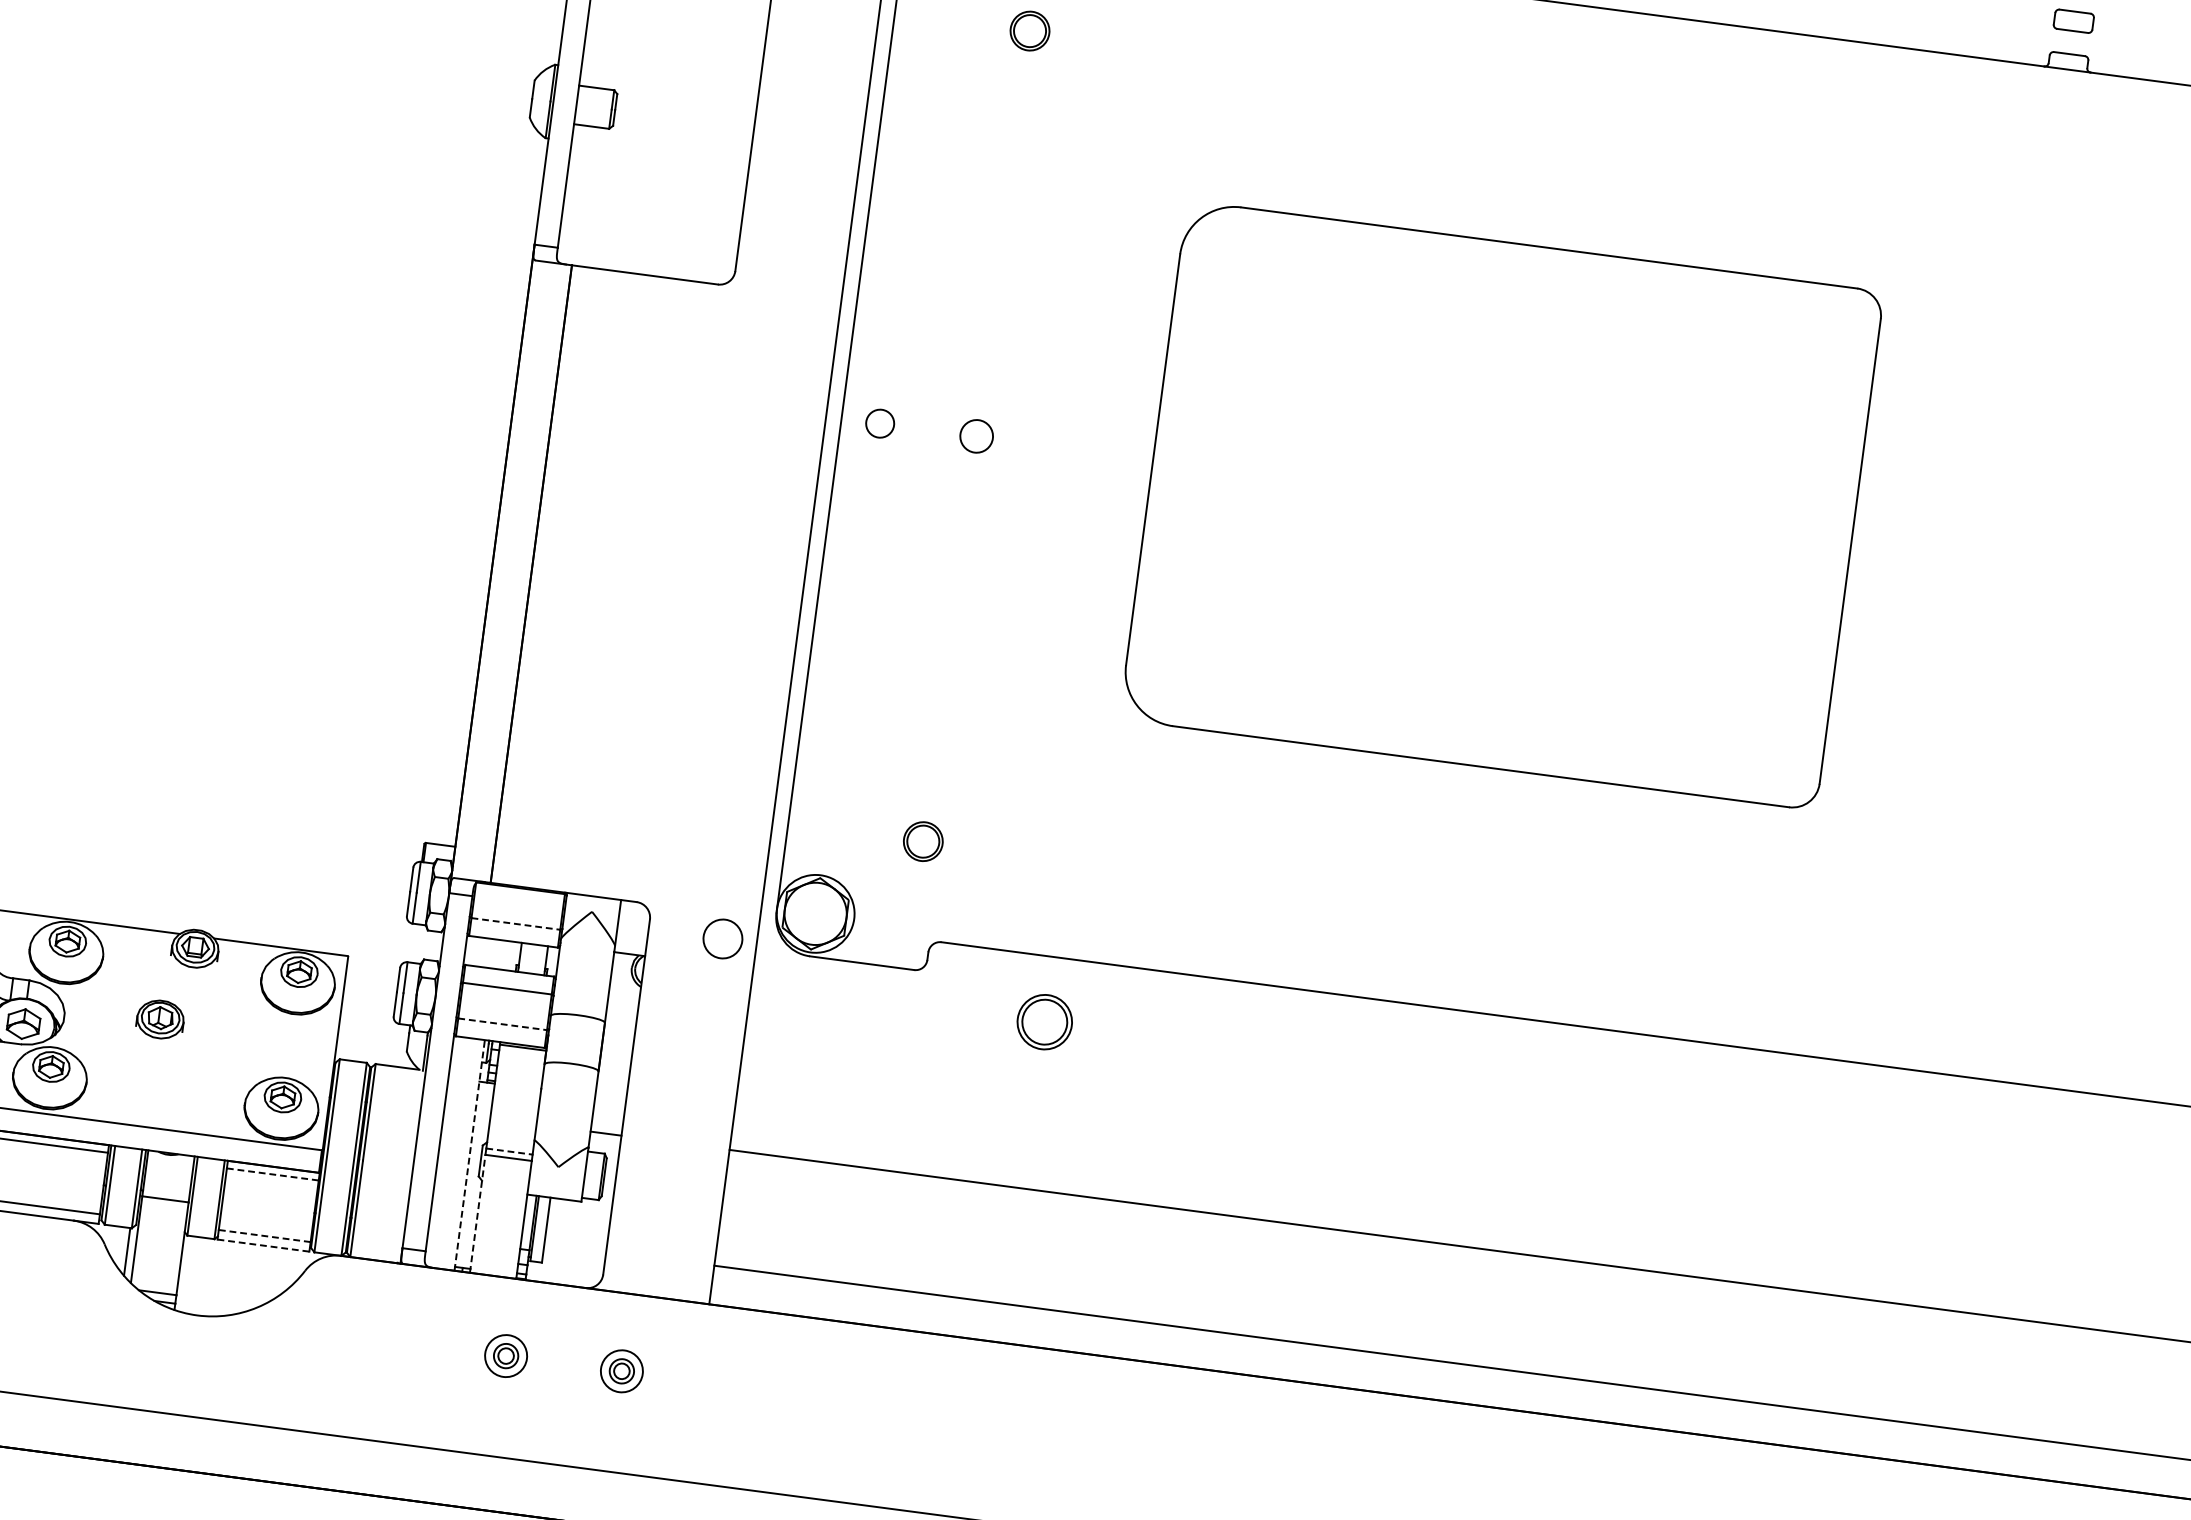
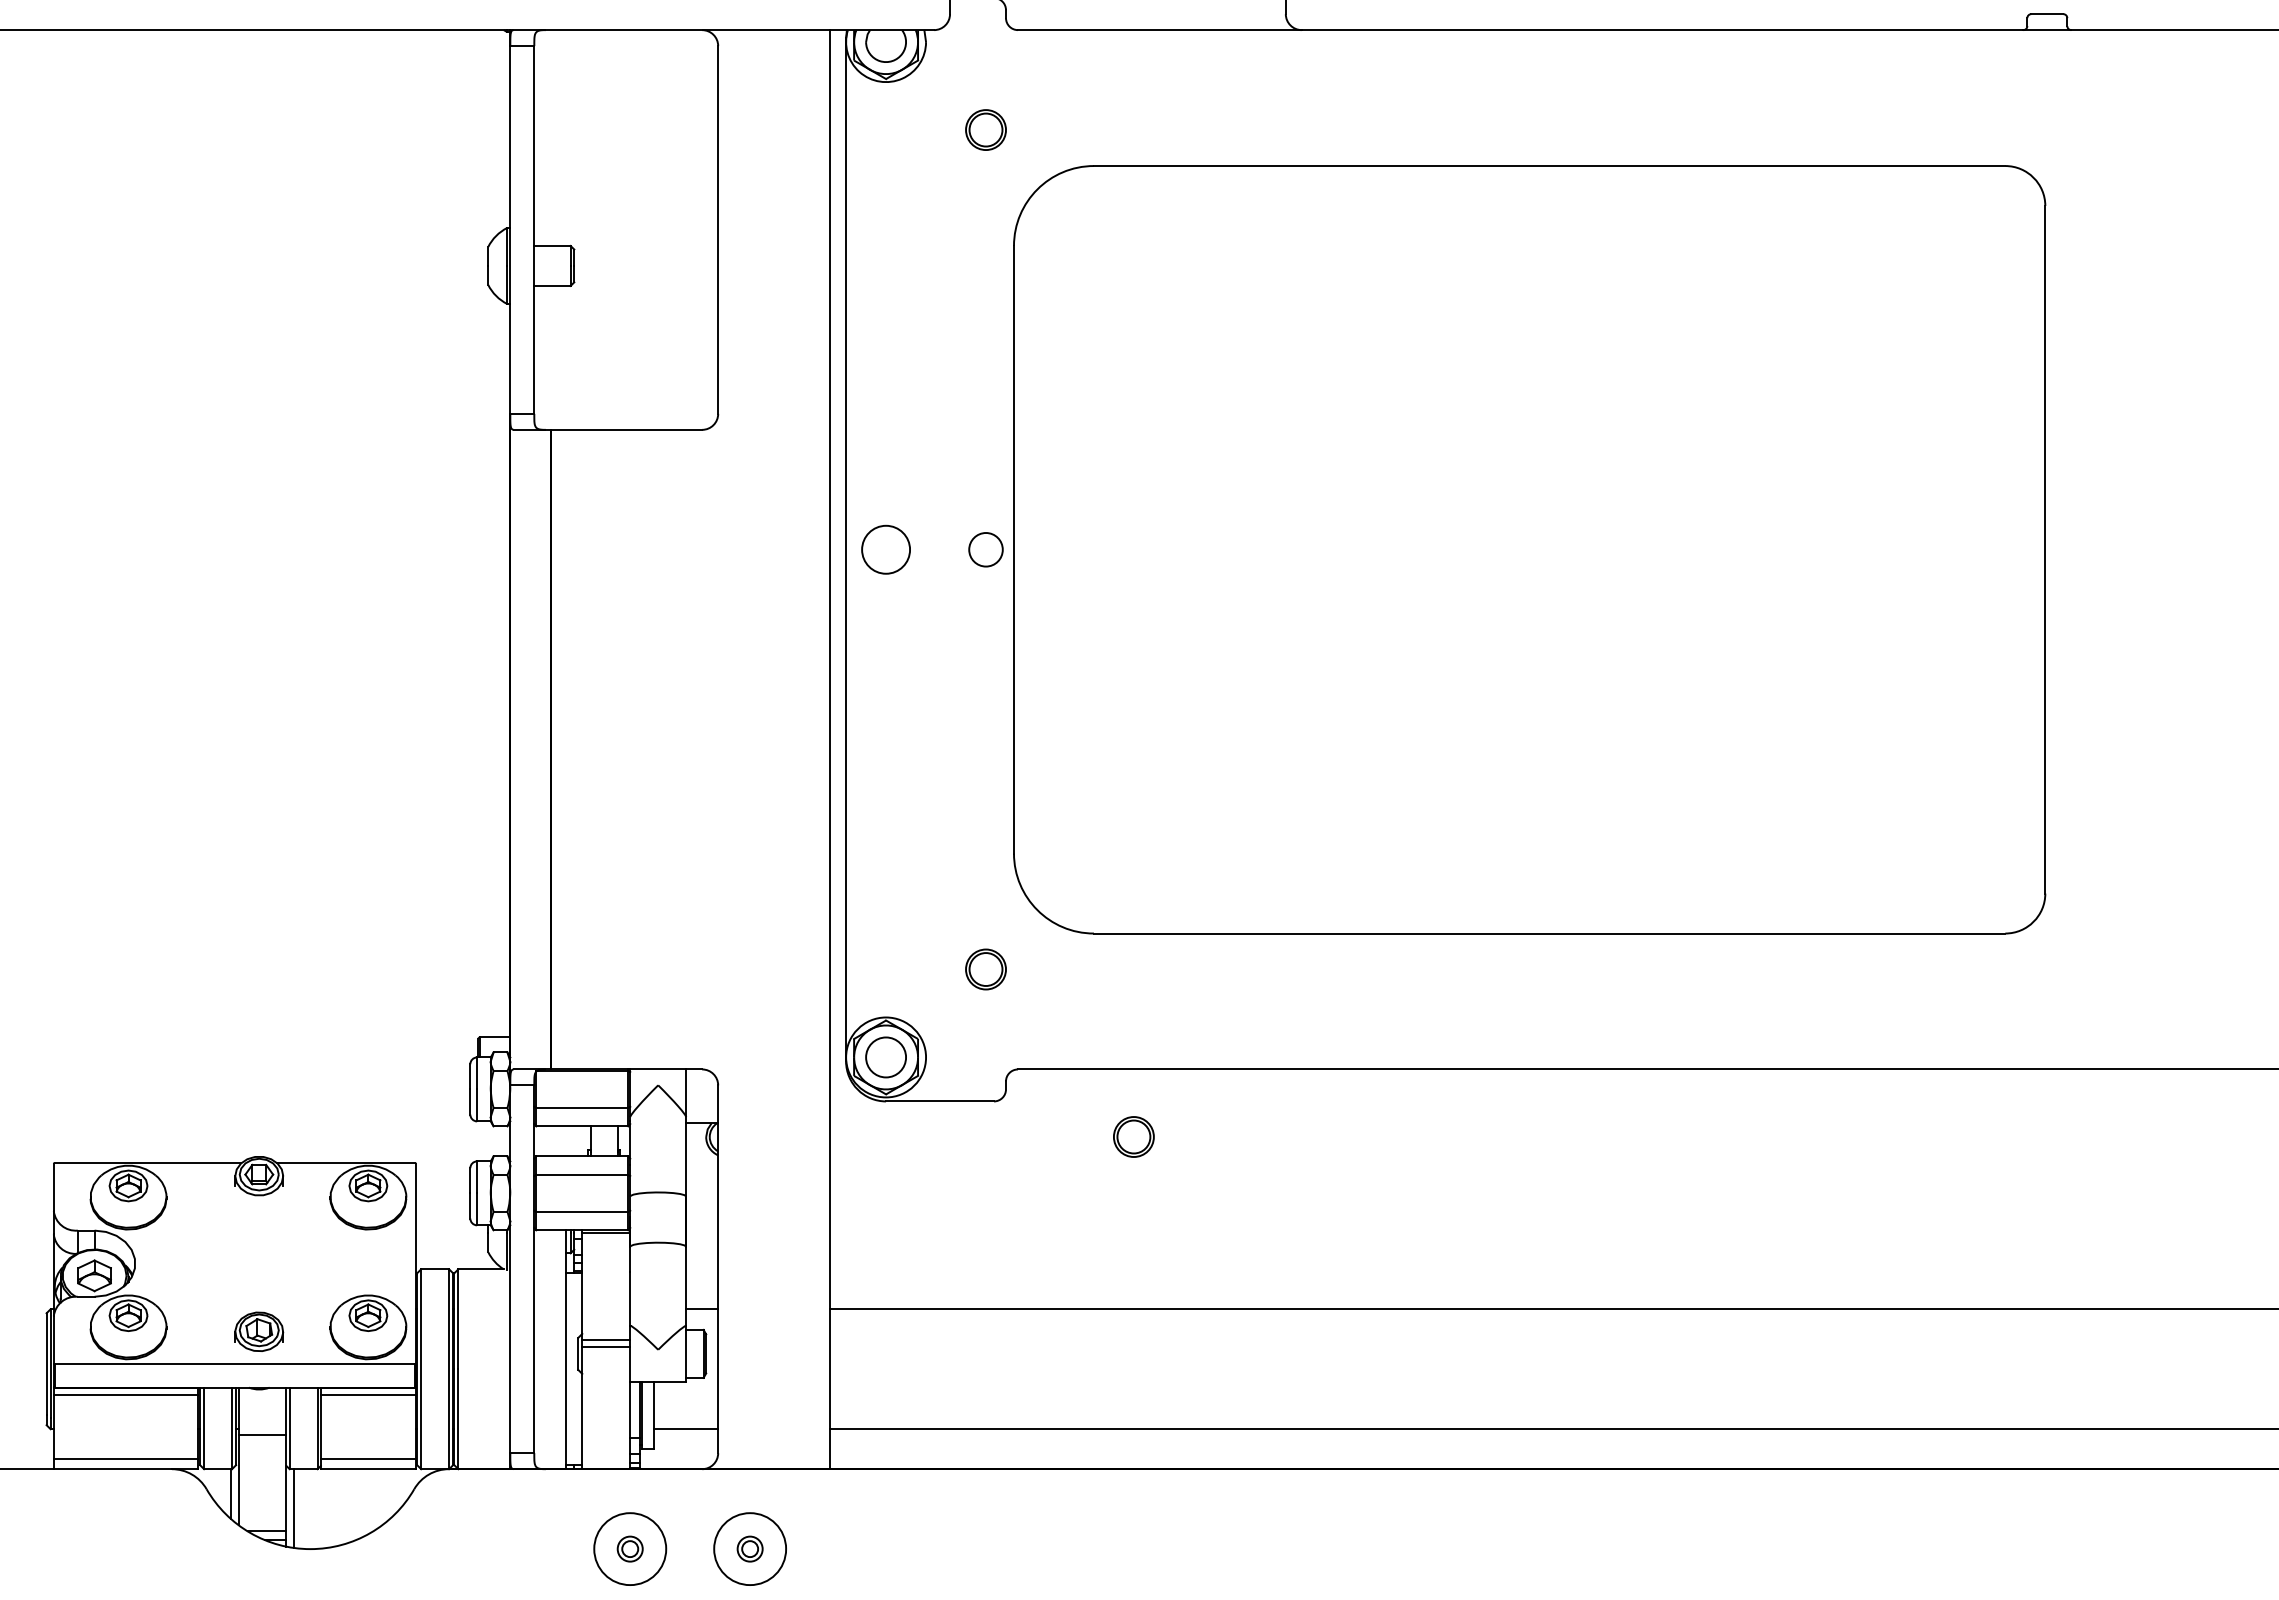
circle: (880, 423) -> (886, 549), size x1.67
part: (1501, 505) -> (1529, 549), size x1.43
line: (516, 923) -> (582, 1107), dashed -> solid
circle: (722, 938) -> (885, 1057), moved
part: (160, 1019) -> (259, 1331), moved
part: (1044, 1021) -> (1133, 1136), size x0.71
line: (502, 1024) -> (582, 1211), dashed -> solid
line: (509, 1151) -> (606, 1340), dashed -> solid
line: (469, 1155) -> (566, 1349), dashed -> solid
line: (272, 1174) -> (368, 1395), dashed -> solid
line: (478, 1213) -> (582, 1407), dashed -> solid
line: (264, 1236) -> (368, 1459), dashed -> solid
line: (263, 1245) -> (368, 1469), dashed -> solid
line: (575, 1247) -> (686, 1429), added
line: (187, 1274) -> (294, 1508), added
circle: (506, 1356) -> (630, 1549), size x1.67
circle: (622, 1371) -> (750, 1549), size x1.67

